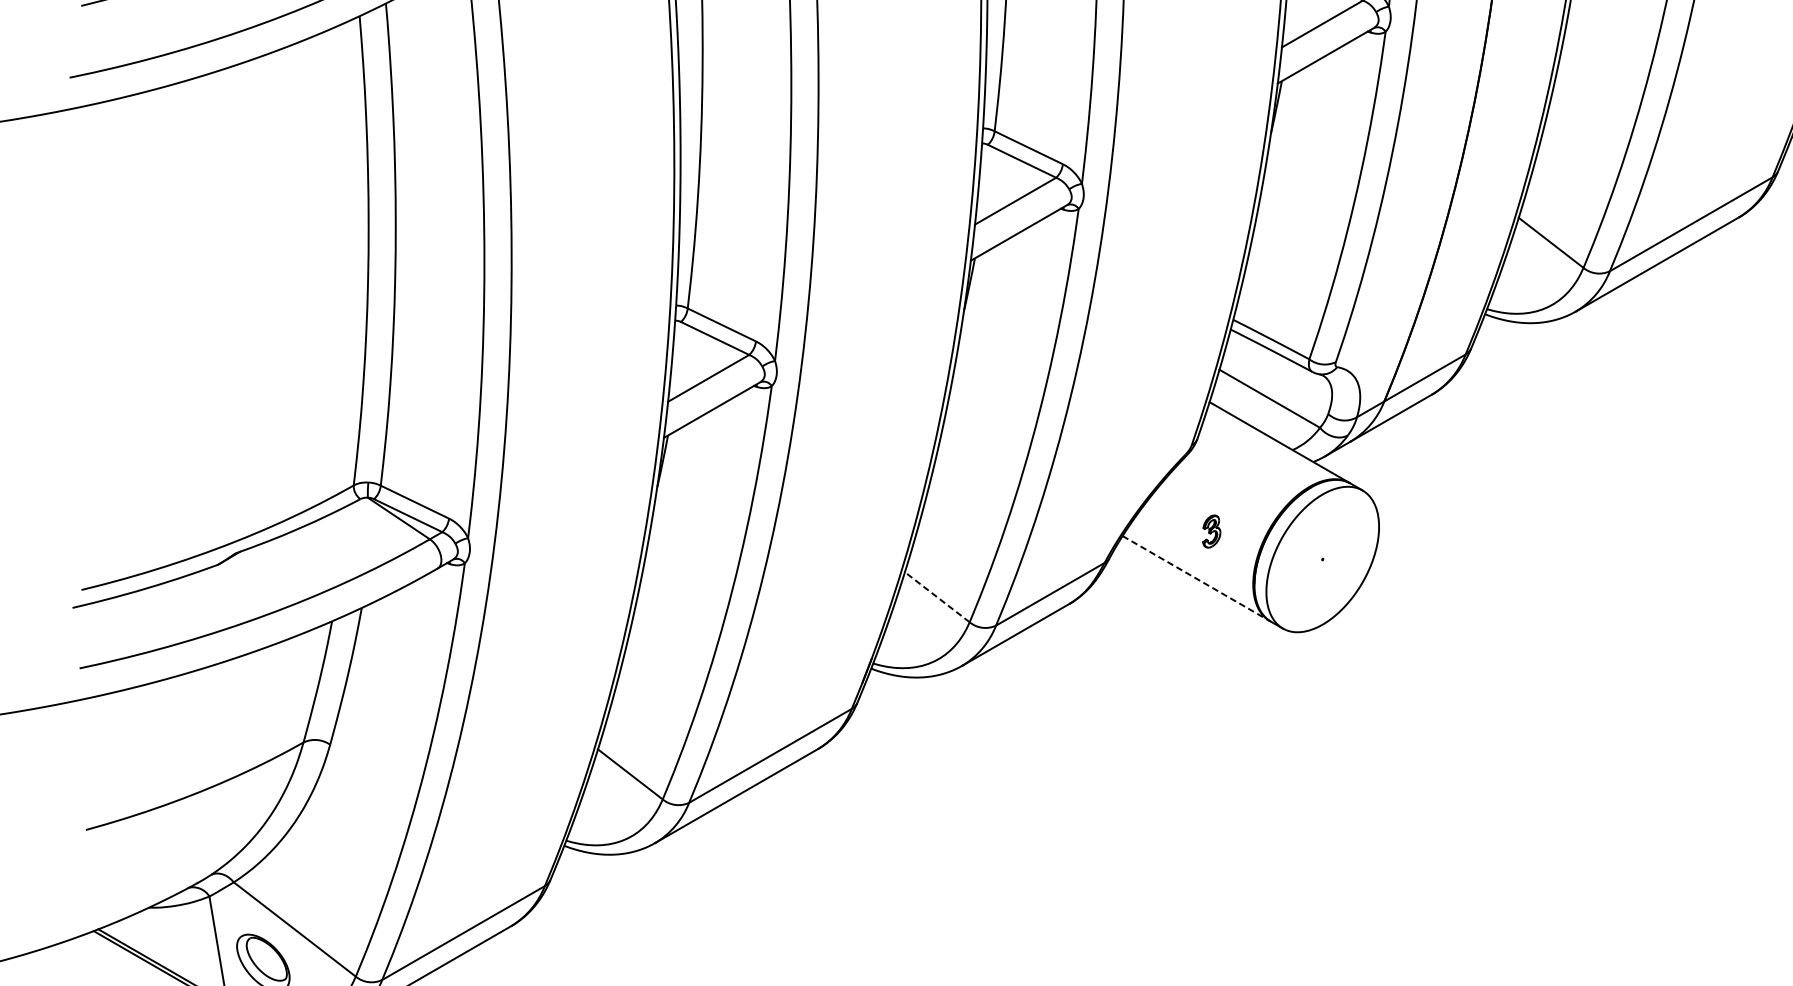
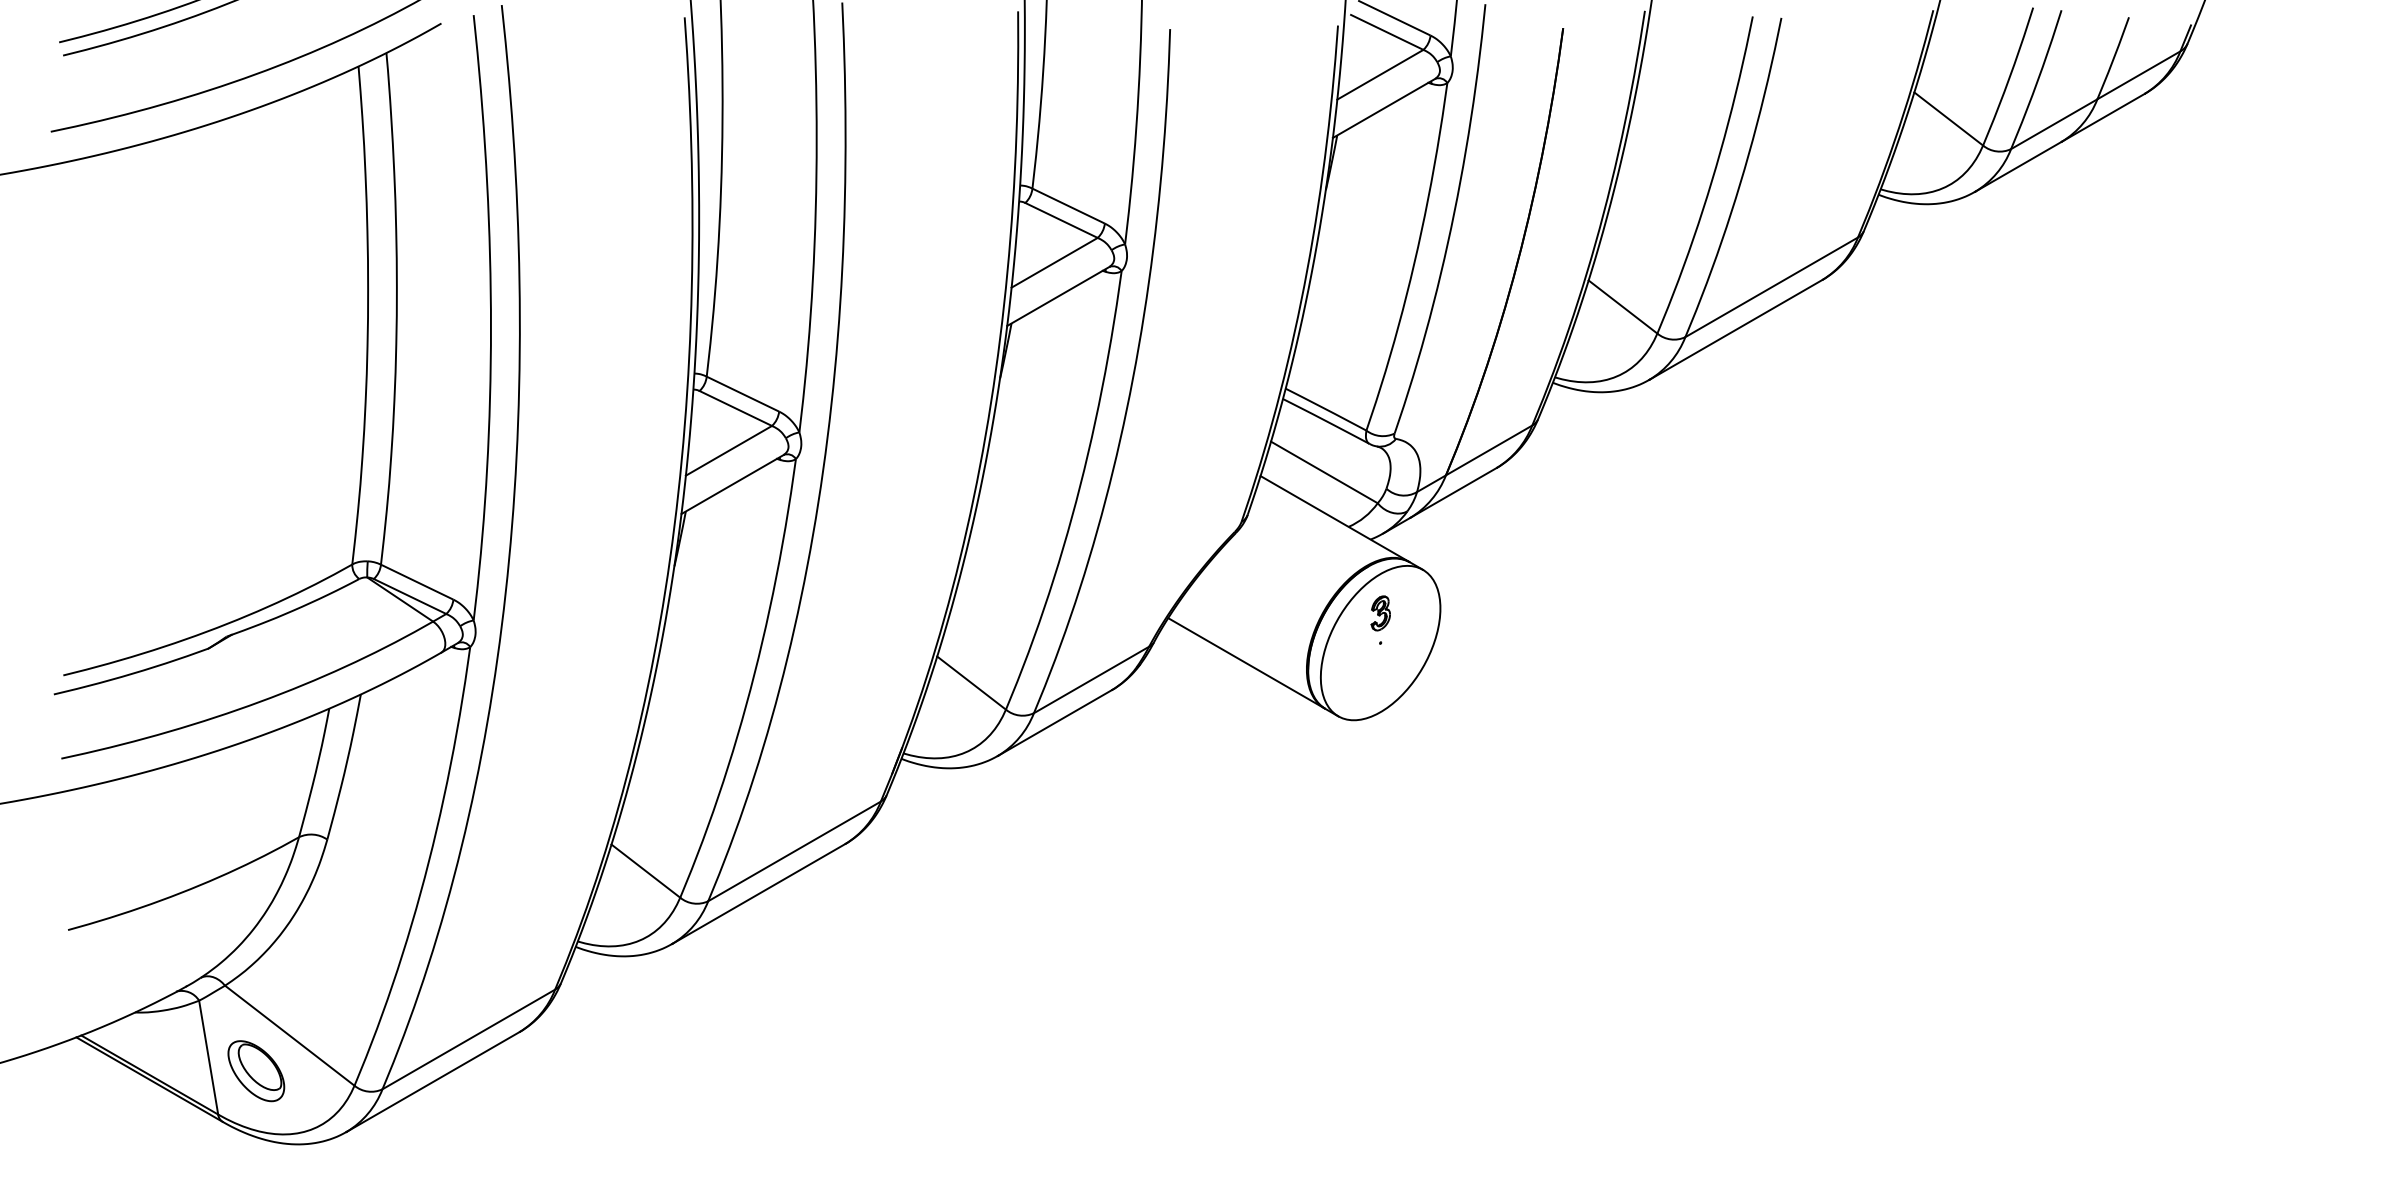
part: (1211, 531) -> (1380, 613), moved
line: (1196, 578) -> (1246, 663), dashed -> solid
line: (937, 596) -> (971, 682), dashed -> solid

